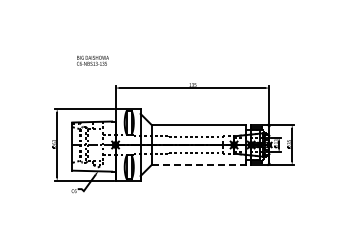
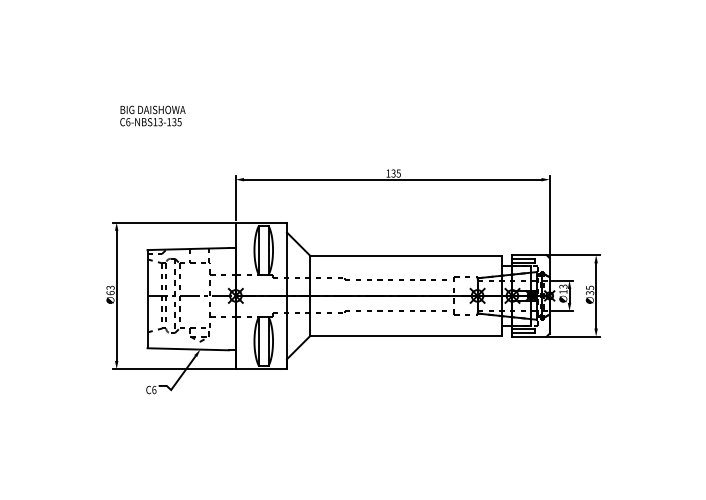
text: (92, 60) -> (152, 115), moved
line: (199, 164) -> (407, 335), dashed -> solid

